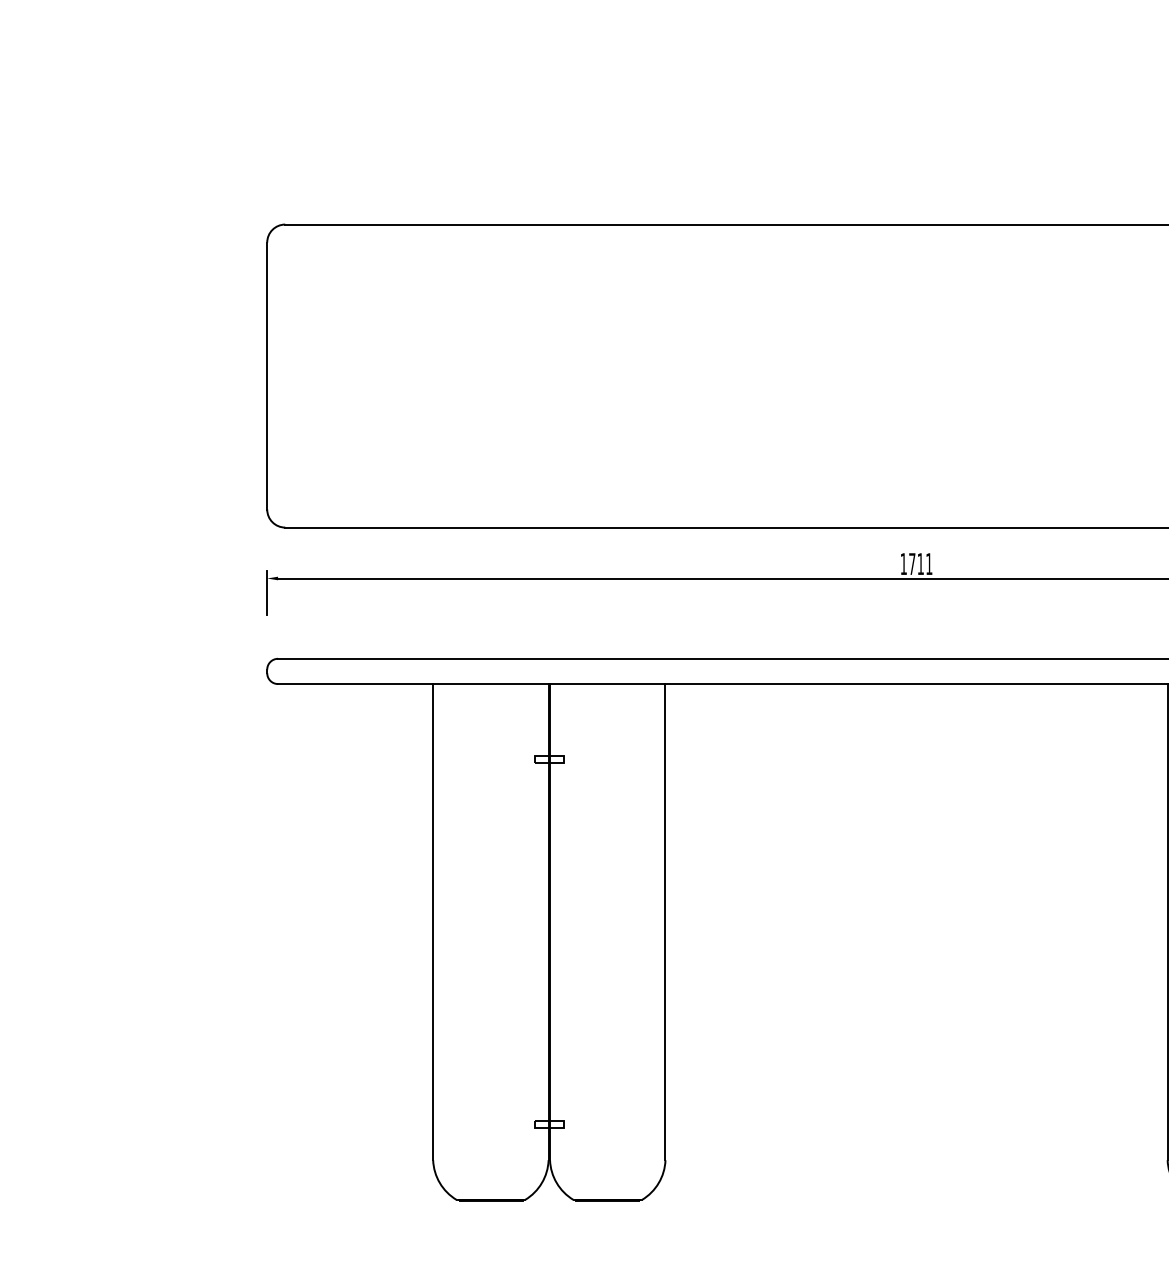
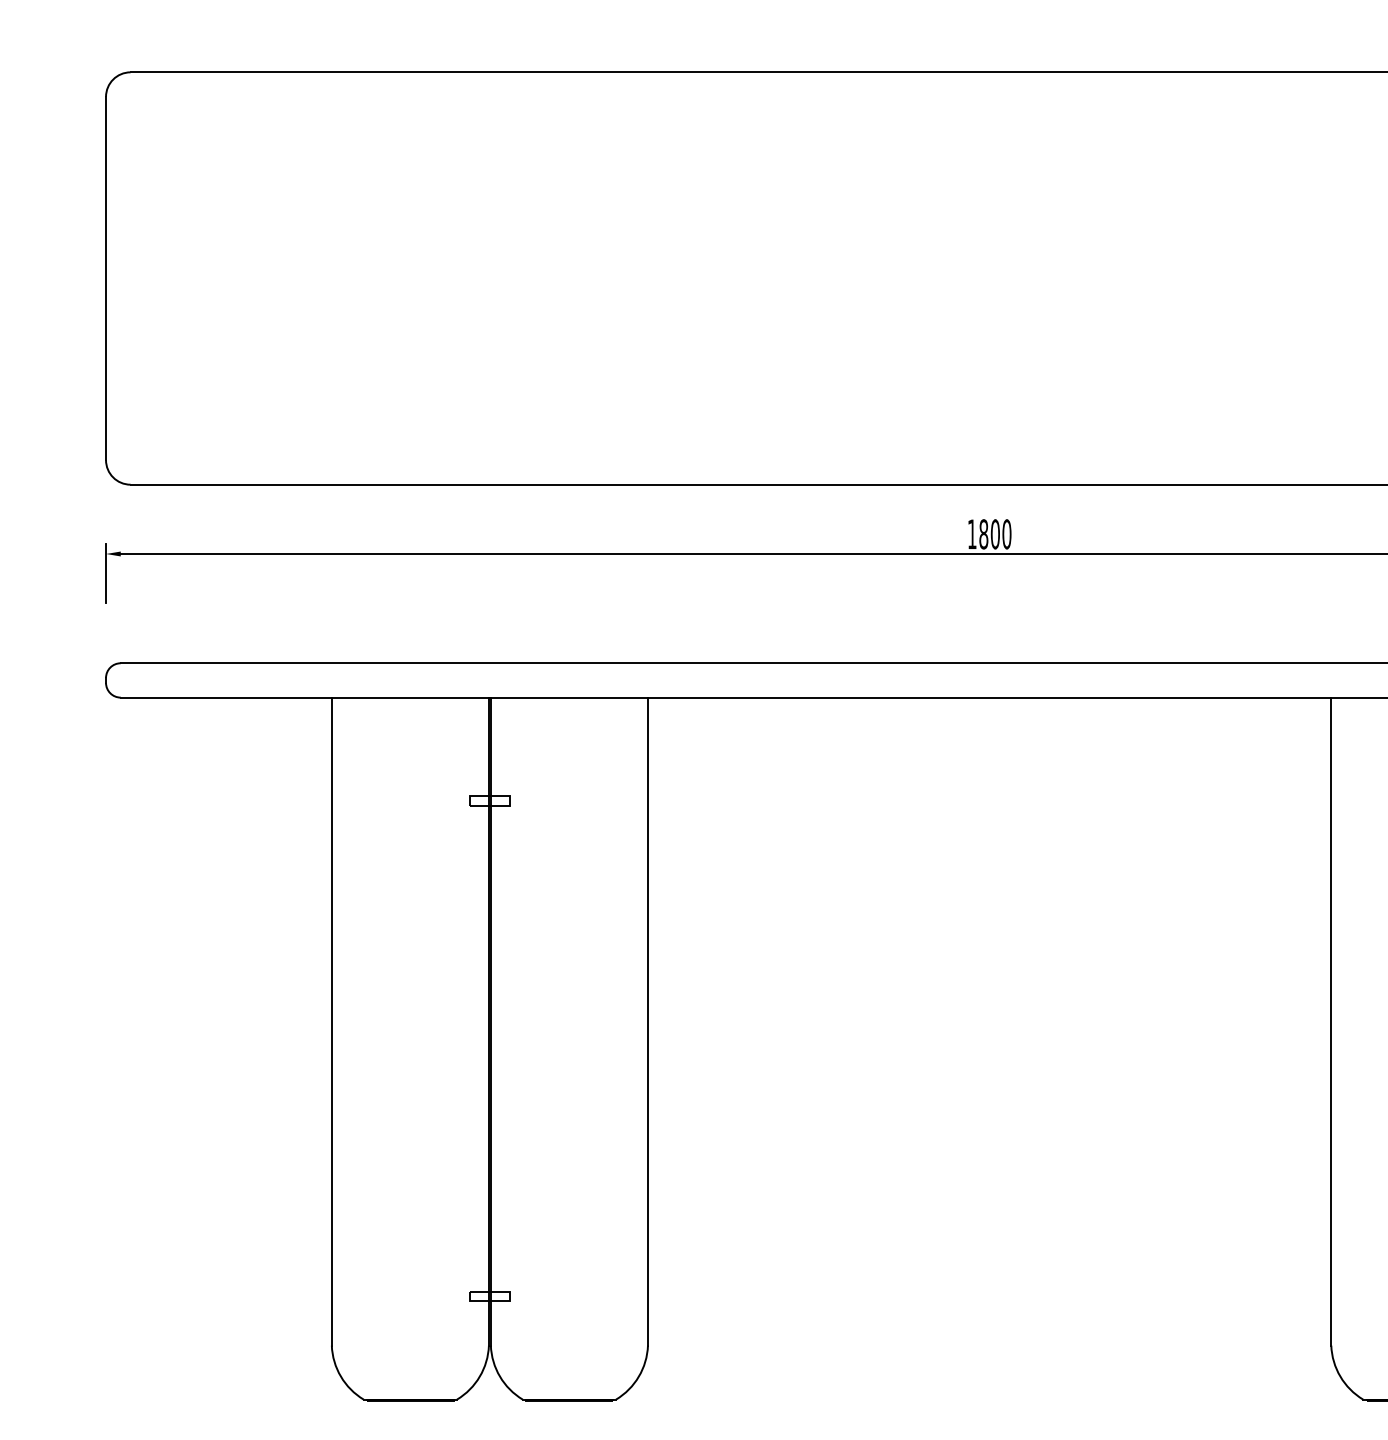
text: (920, 564) -> (994, 534), 1711 -> 1800

